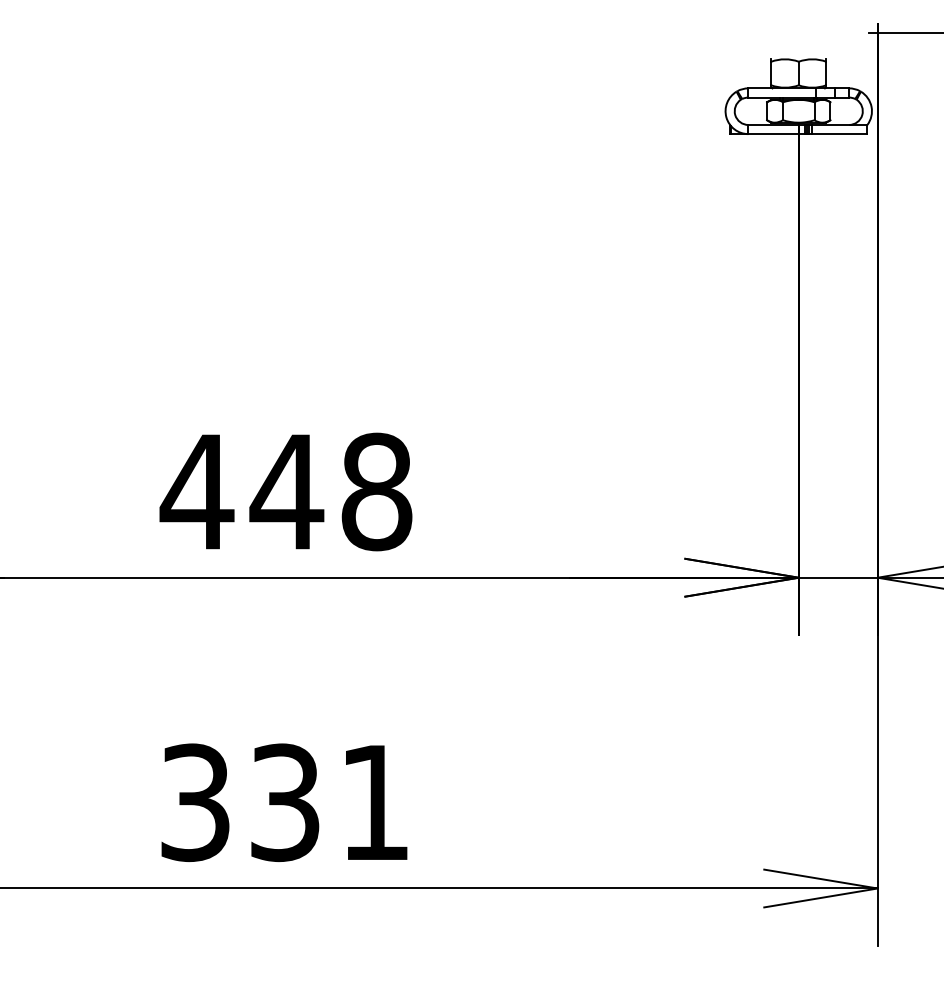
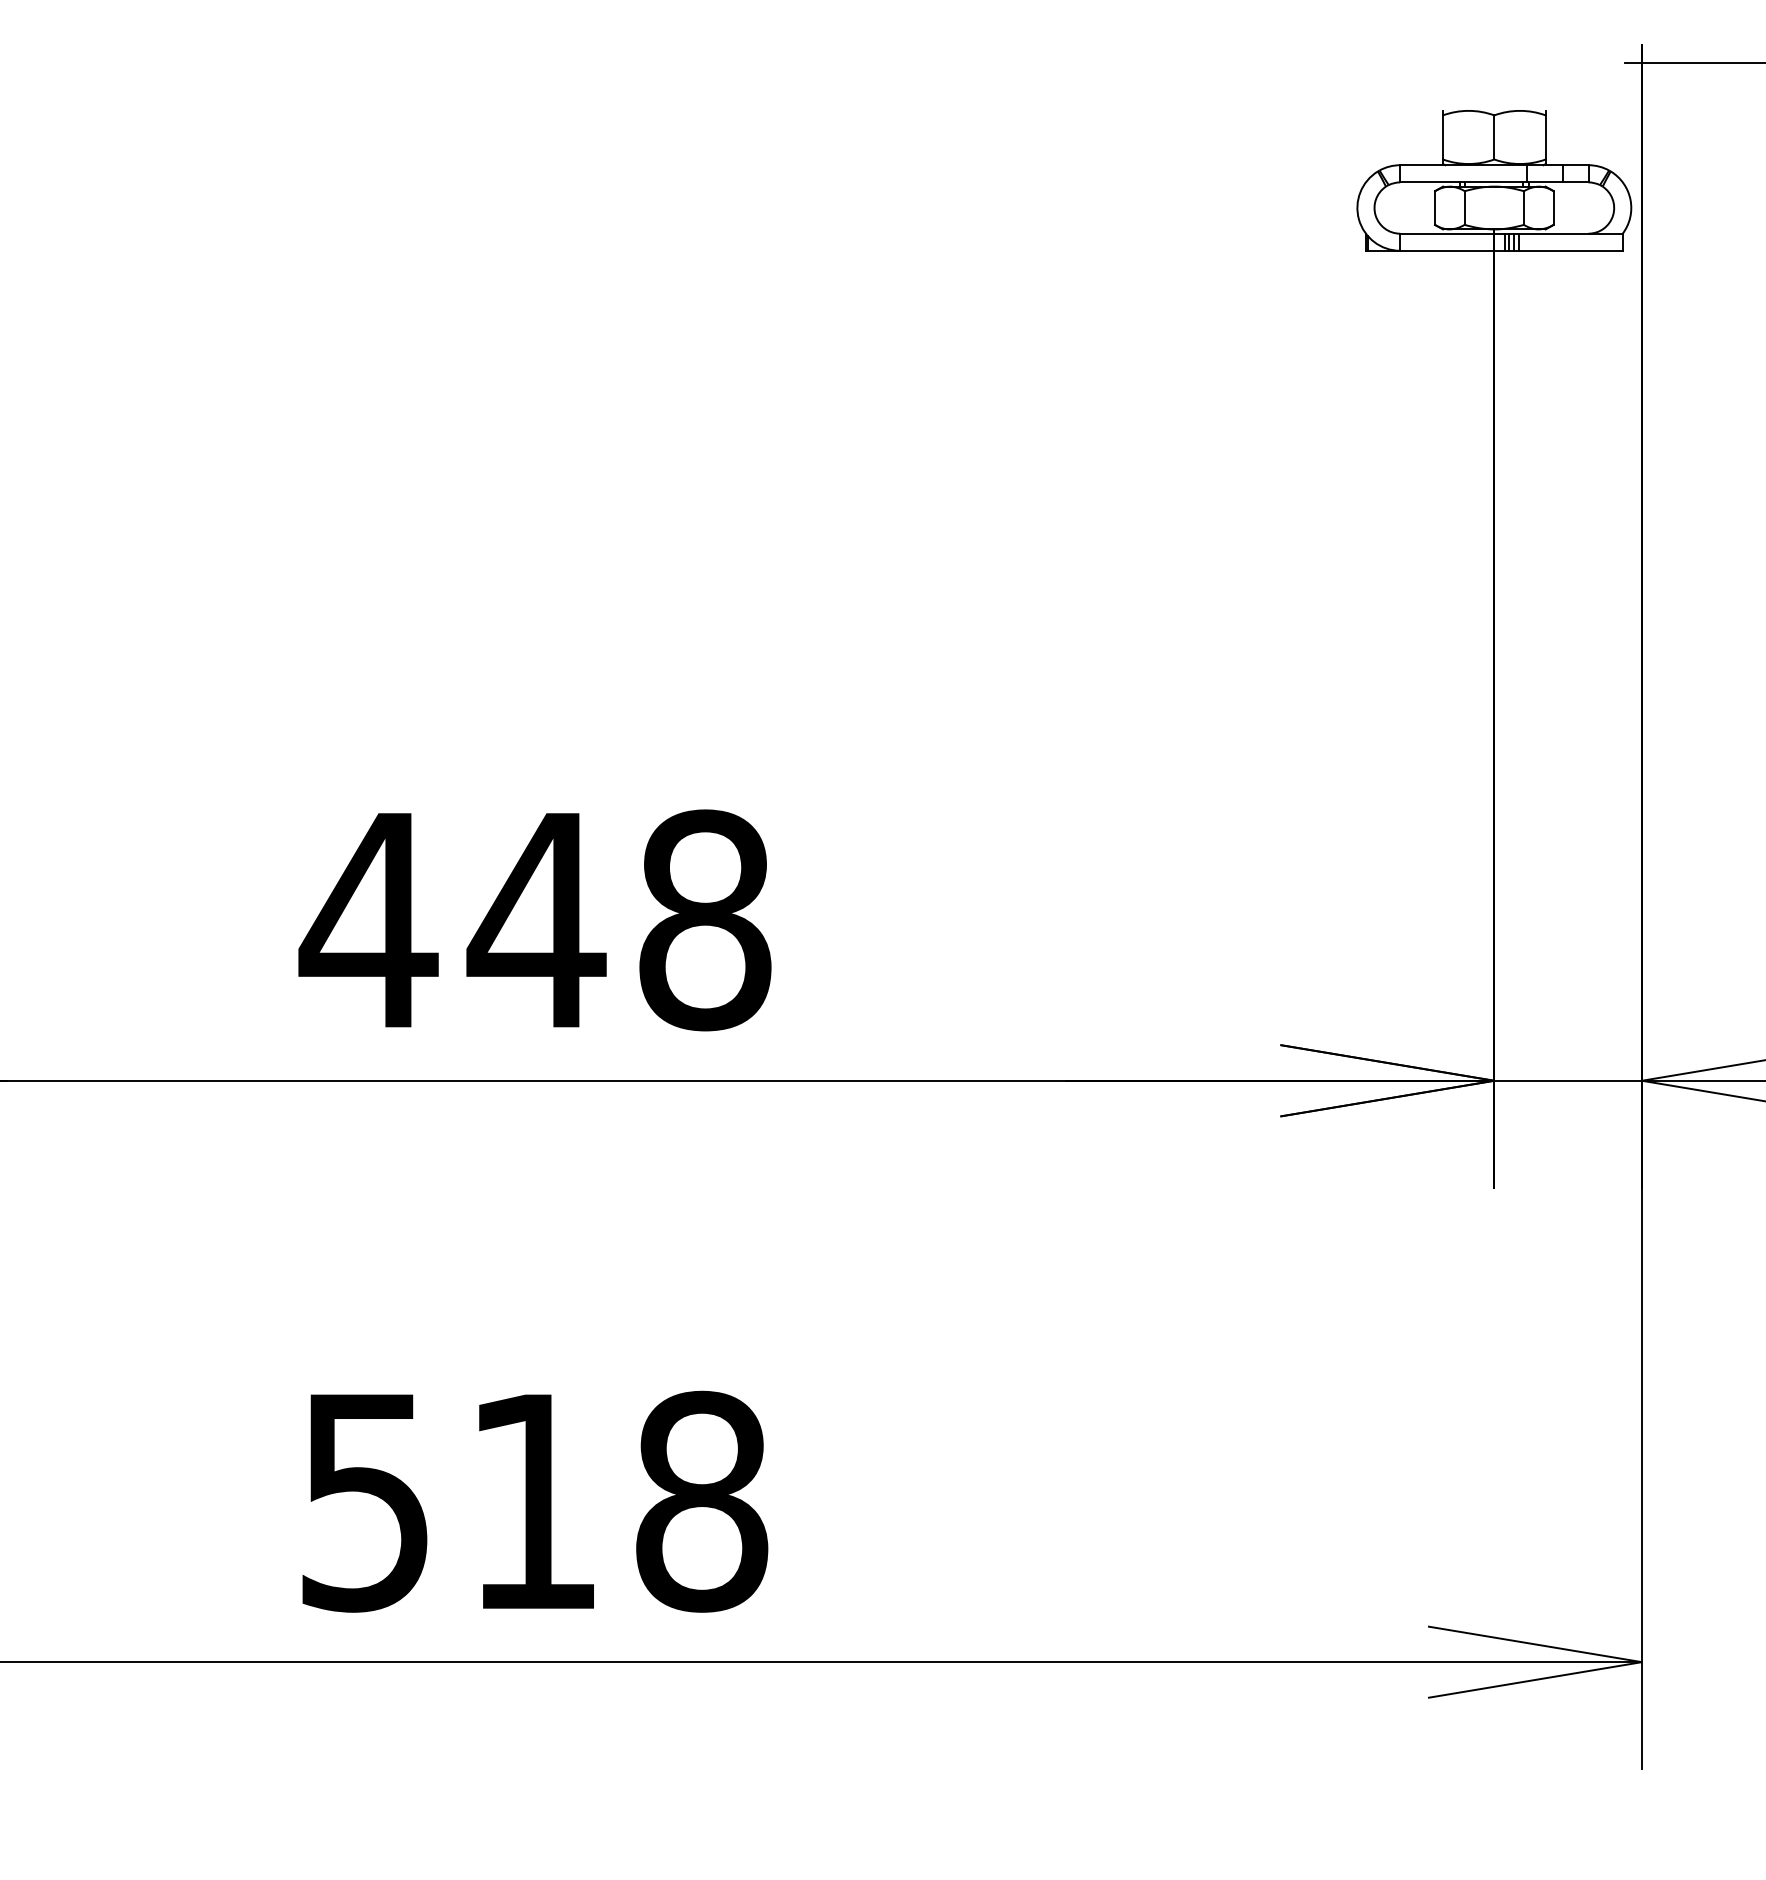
text: (285, 802) -> (534, 1501), 331 -> 518

